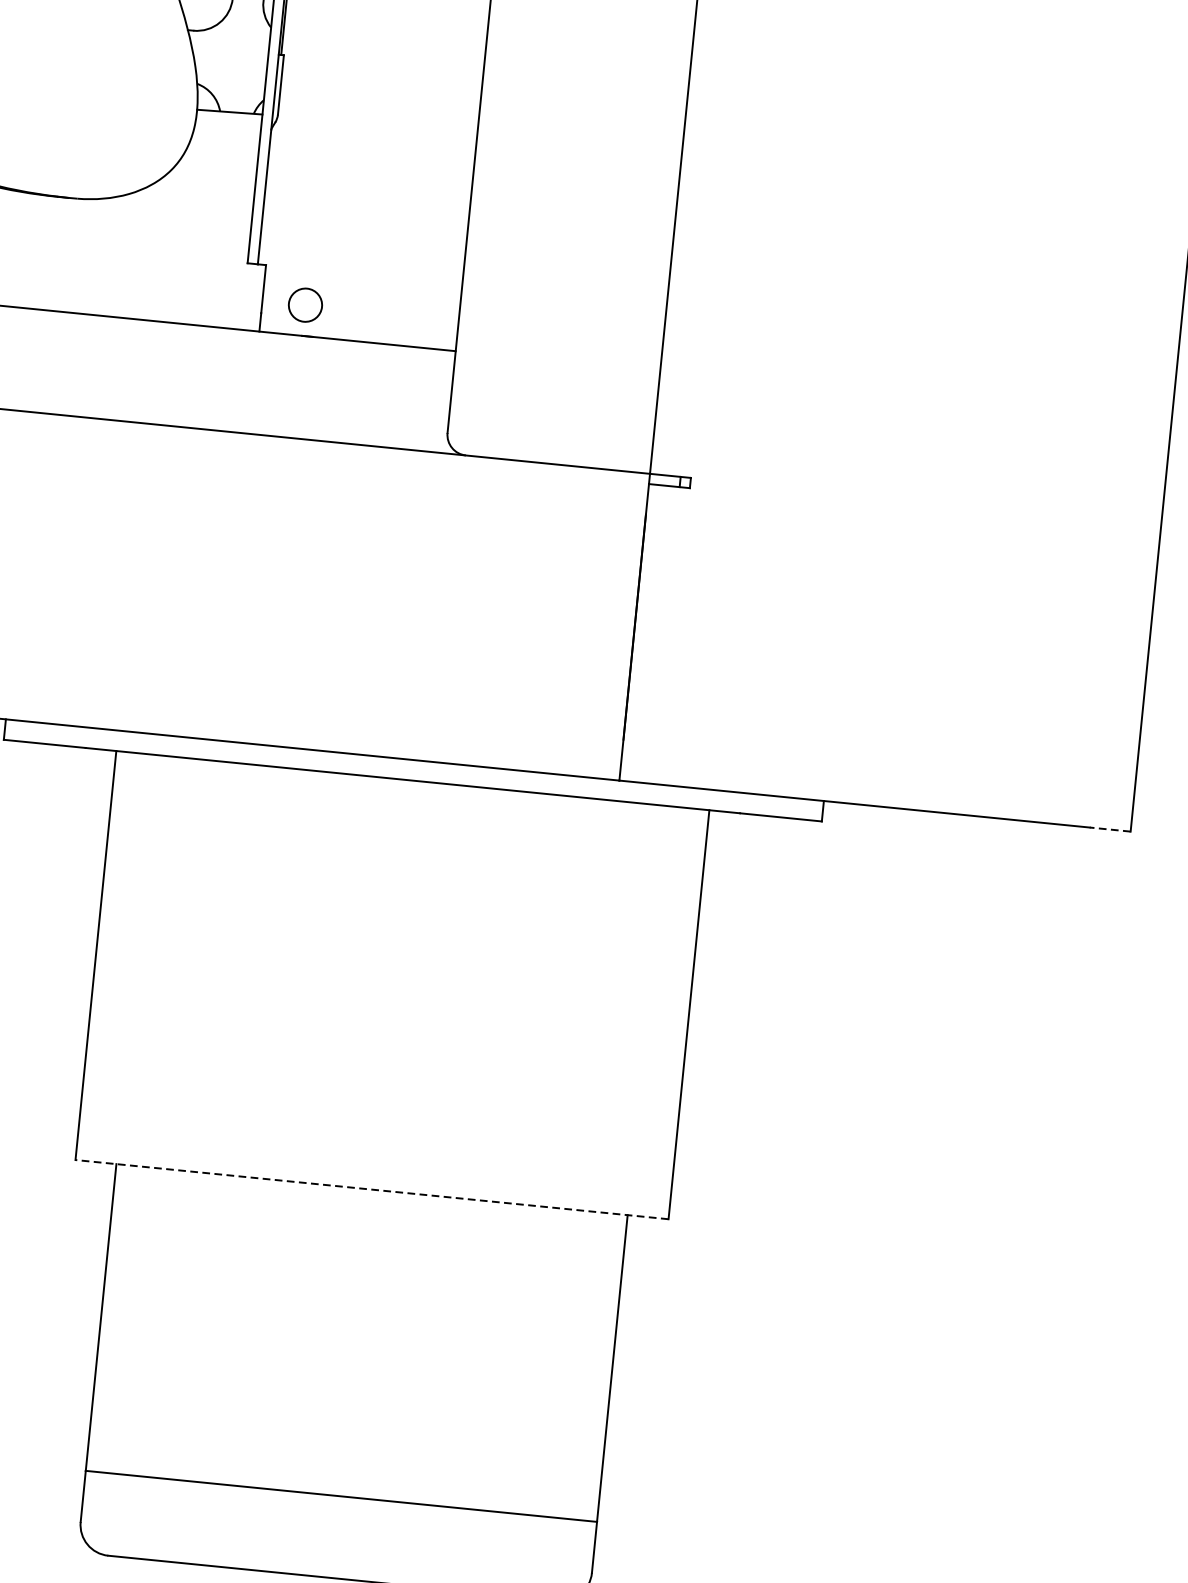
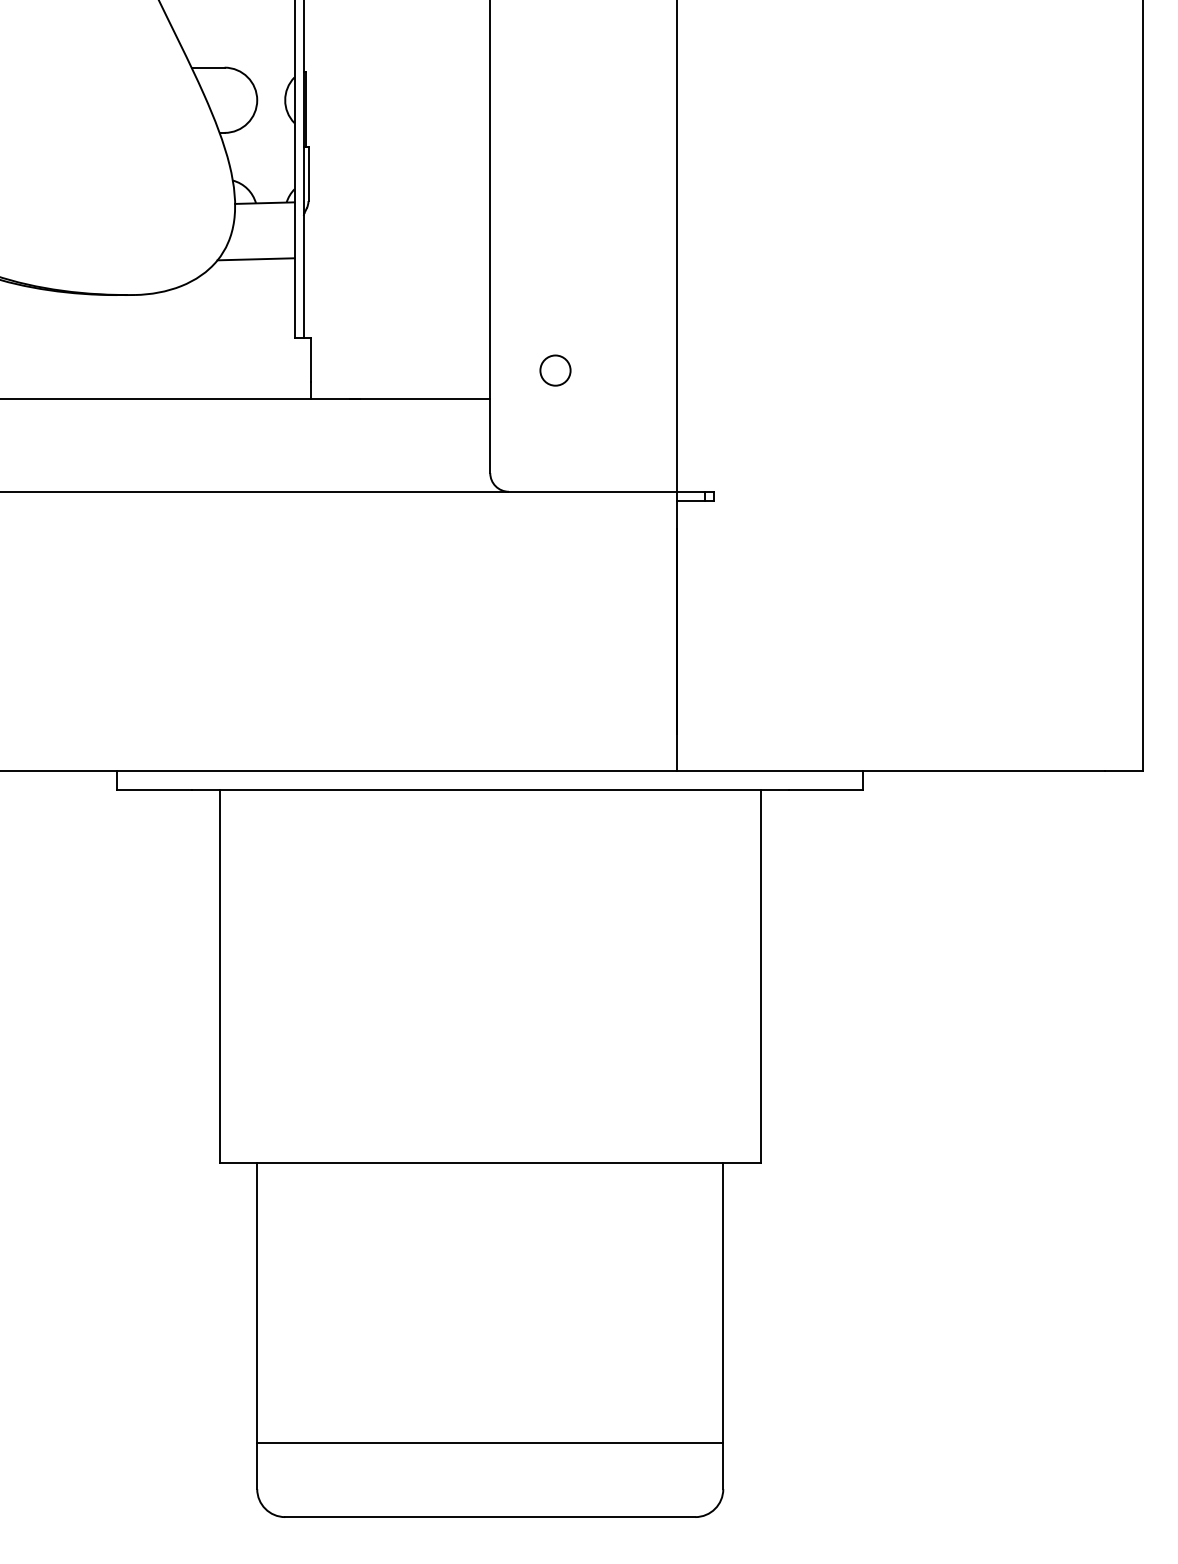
line: (213, 172) -> (255, 259), added
circle: (305, 305) -> (555, 370), moved
line: (1110, 829) -> (1124, 771), dashed -> solid
line: (371, 1189) -> (489, 1162), dashed -> solid

